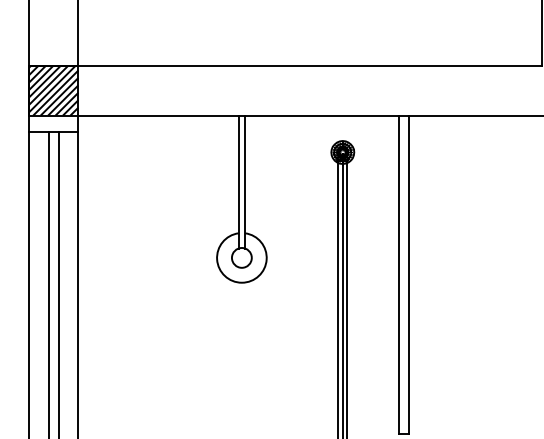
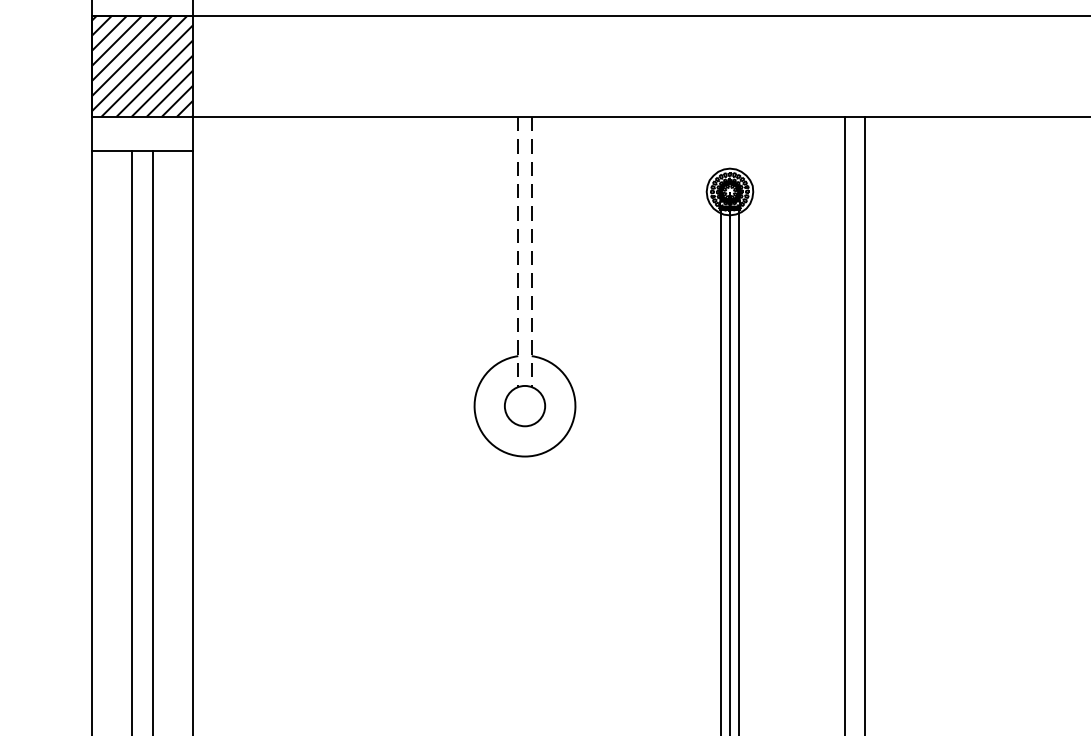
line: (238, 182) -> (518, 252), solid -> dashed
line: (245, 182) -> (532, 252), solid -> dashed

